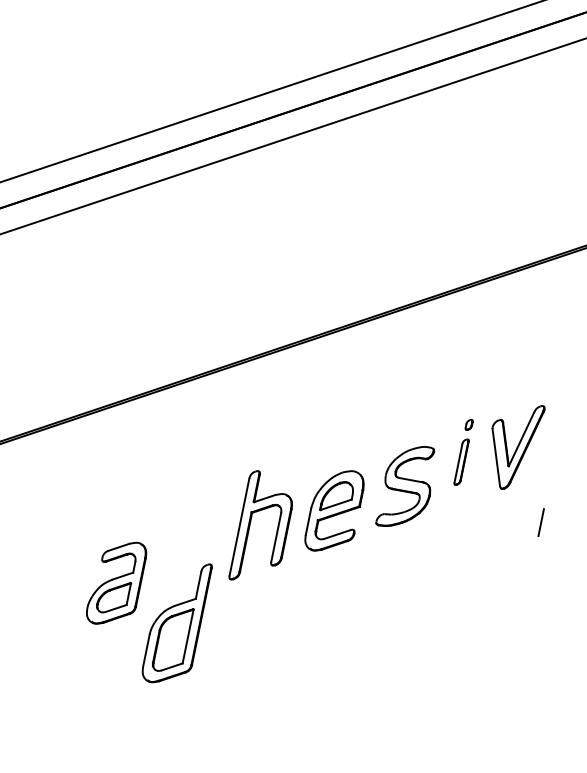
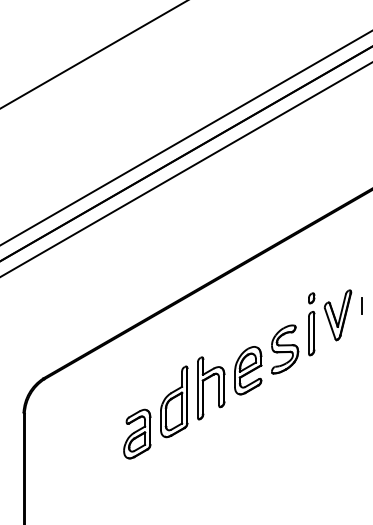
part: (463, 452) -> (311, 324), size x1.67
line: (540, 521) -> (361, 305), moved
part: (177, 621) -> (174, 401), moved

